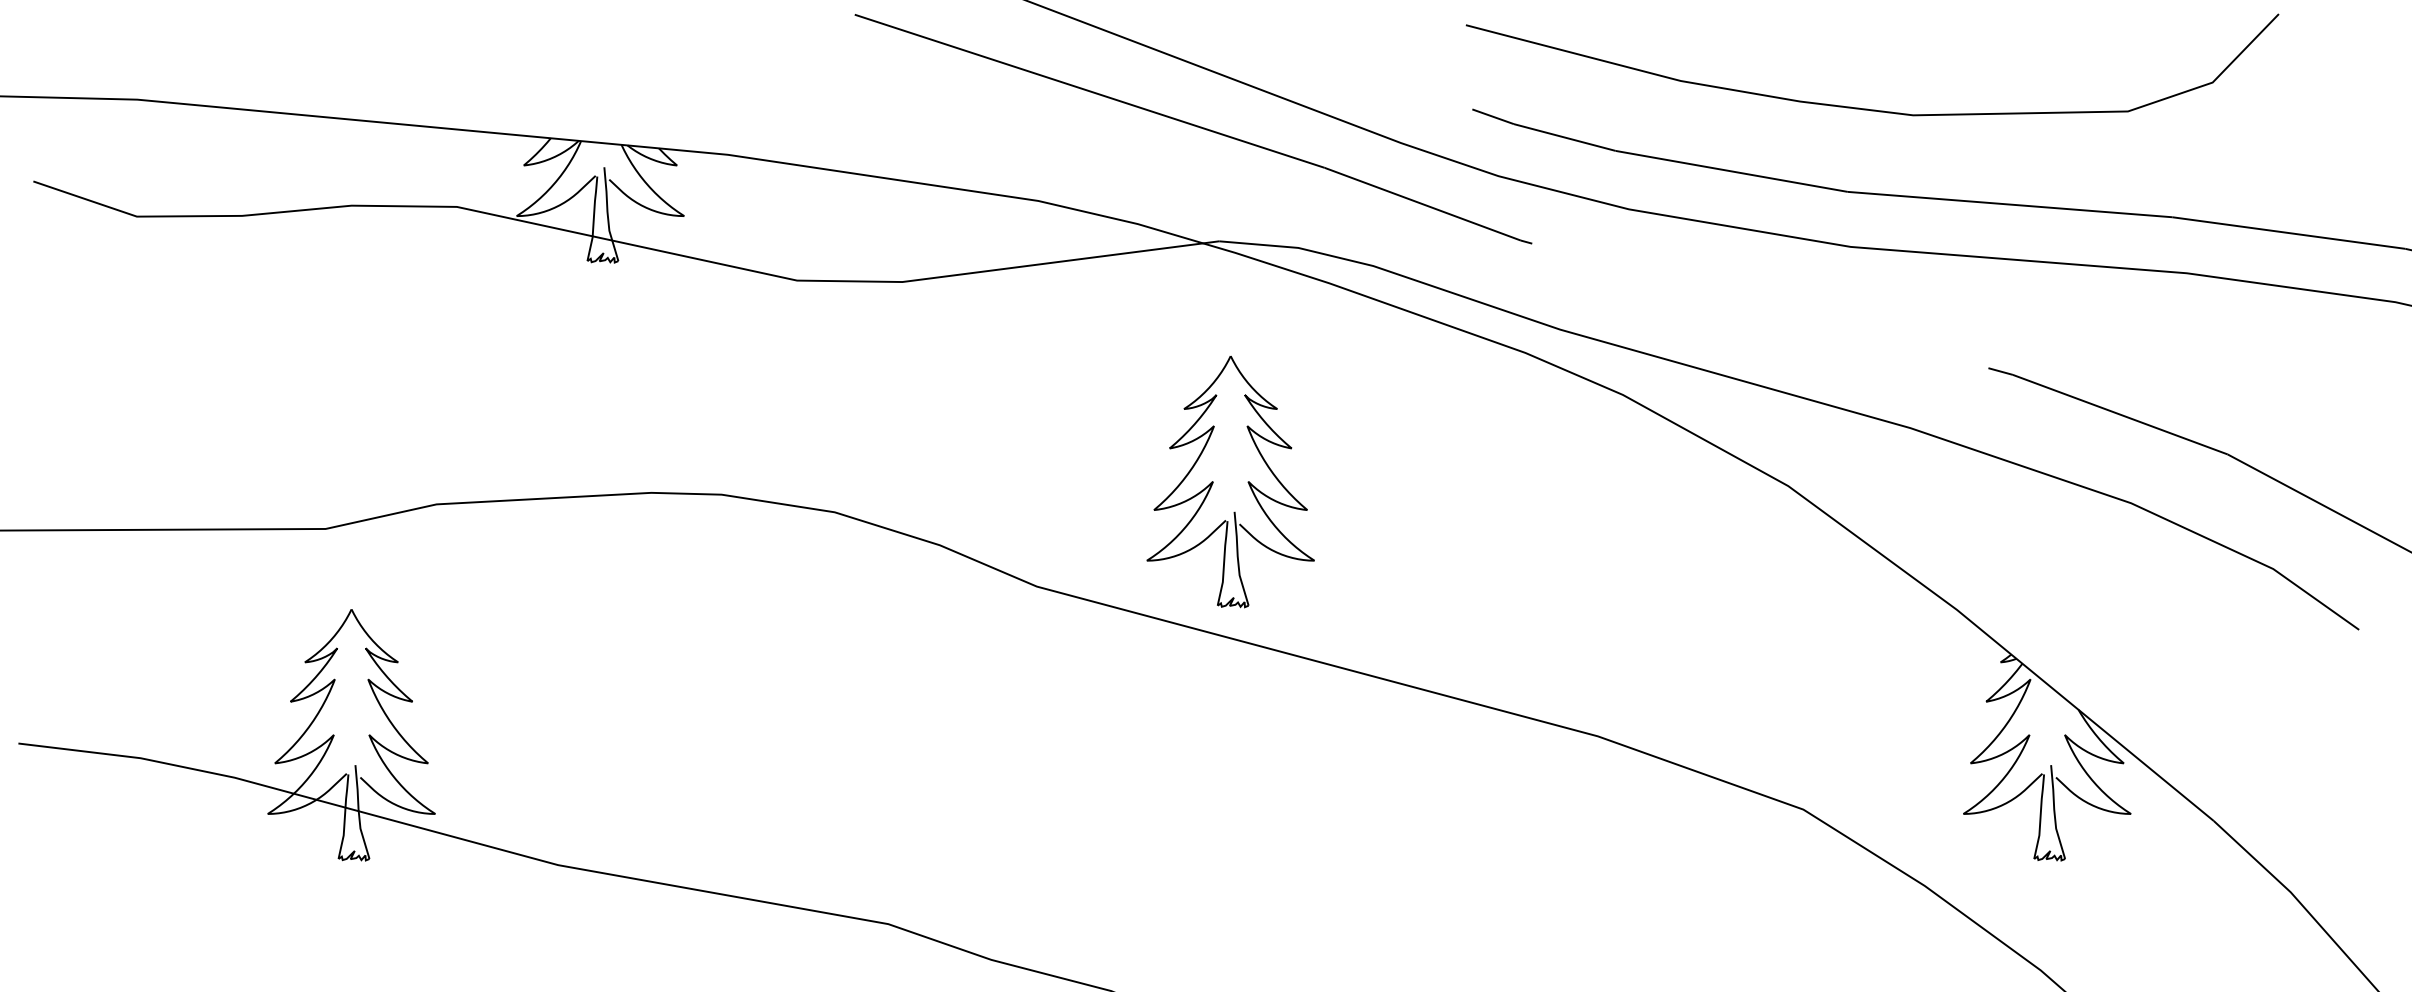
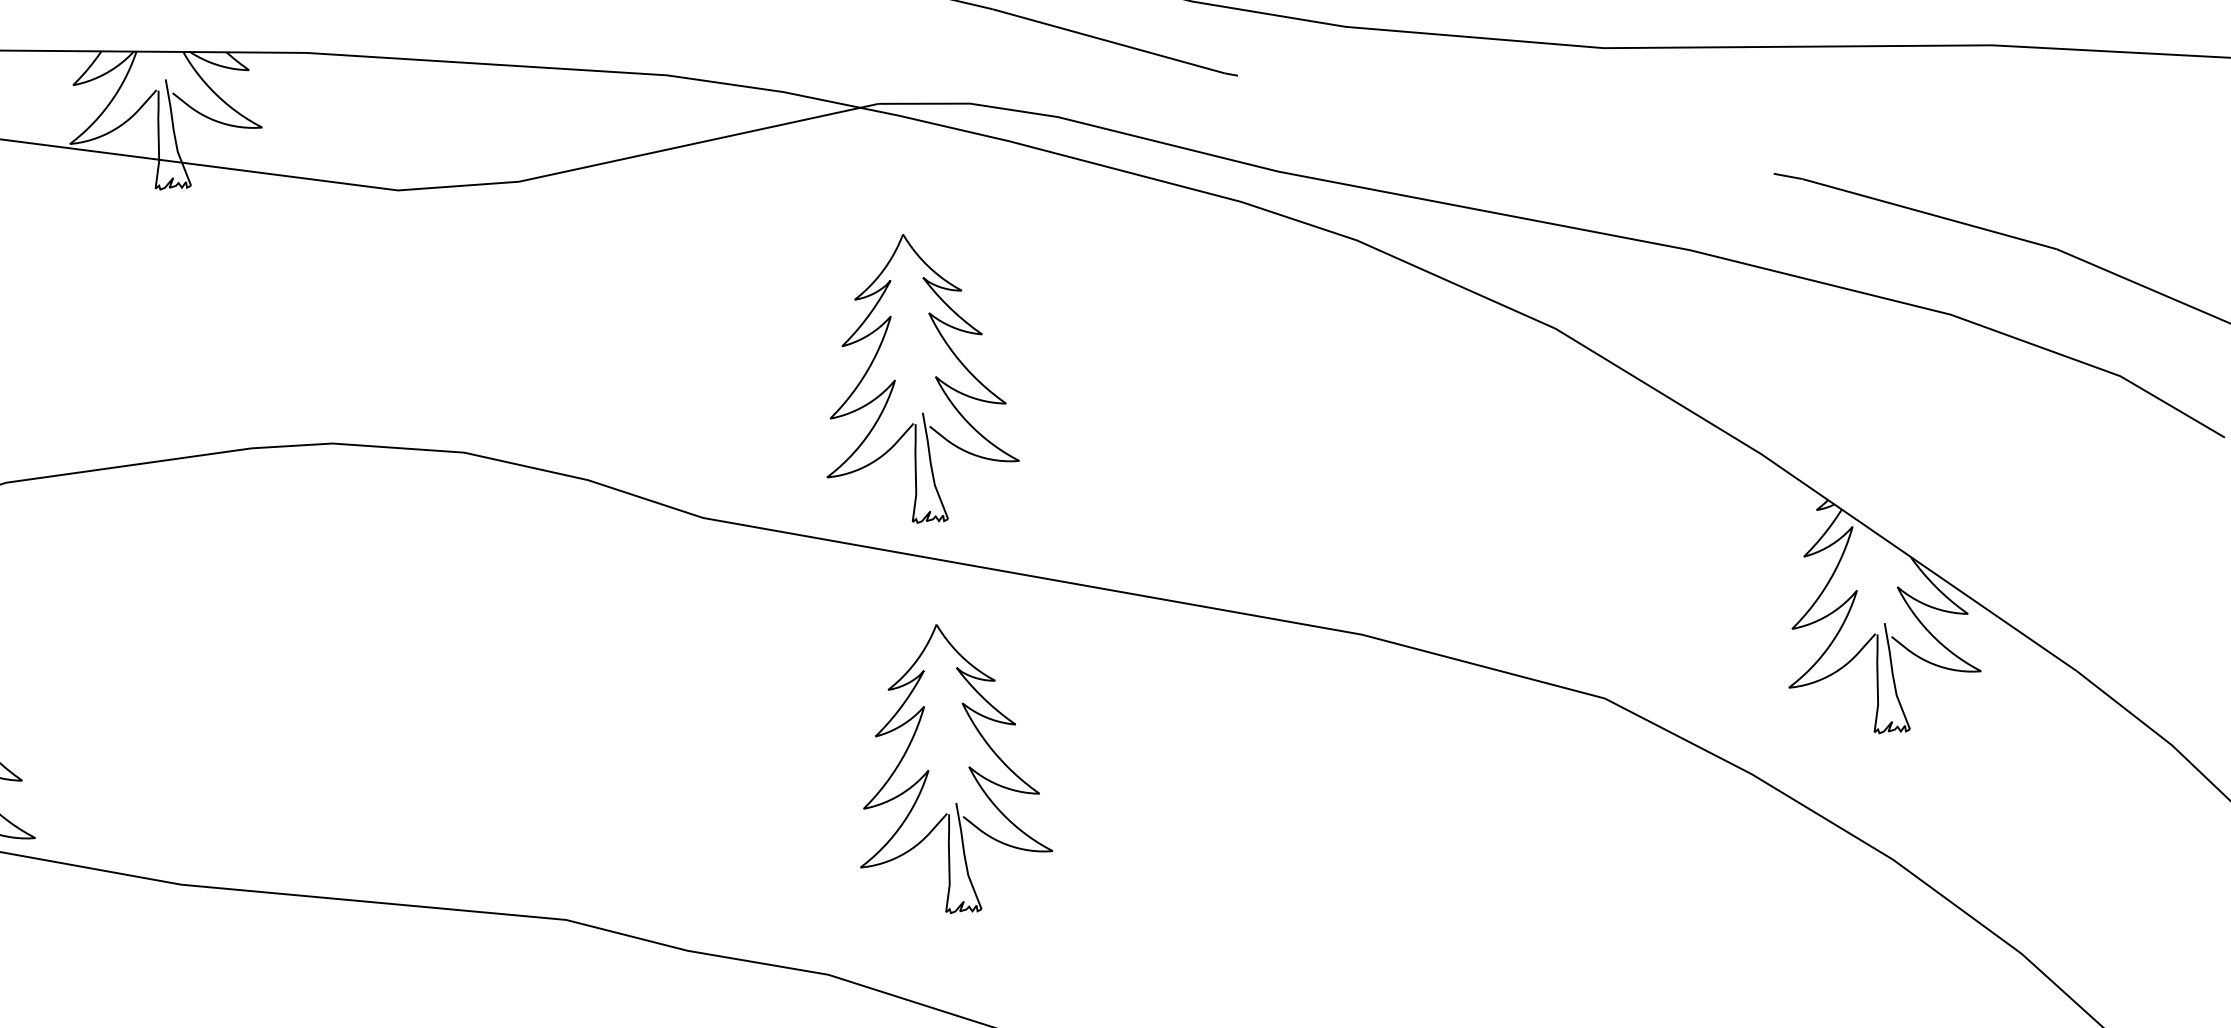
part: (1213, 821) -> (929, 770), added

